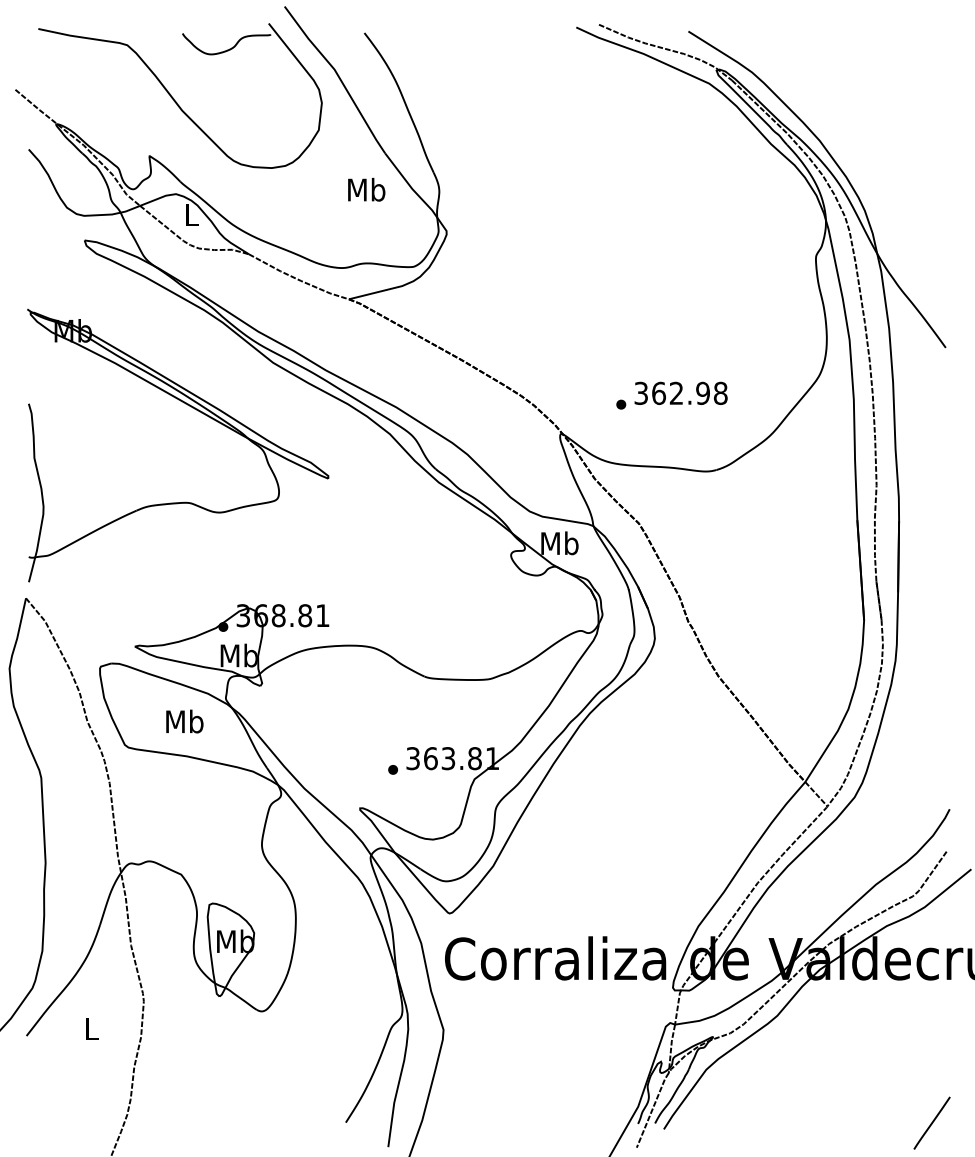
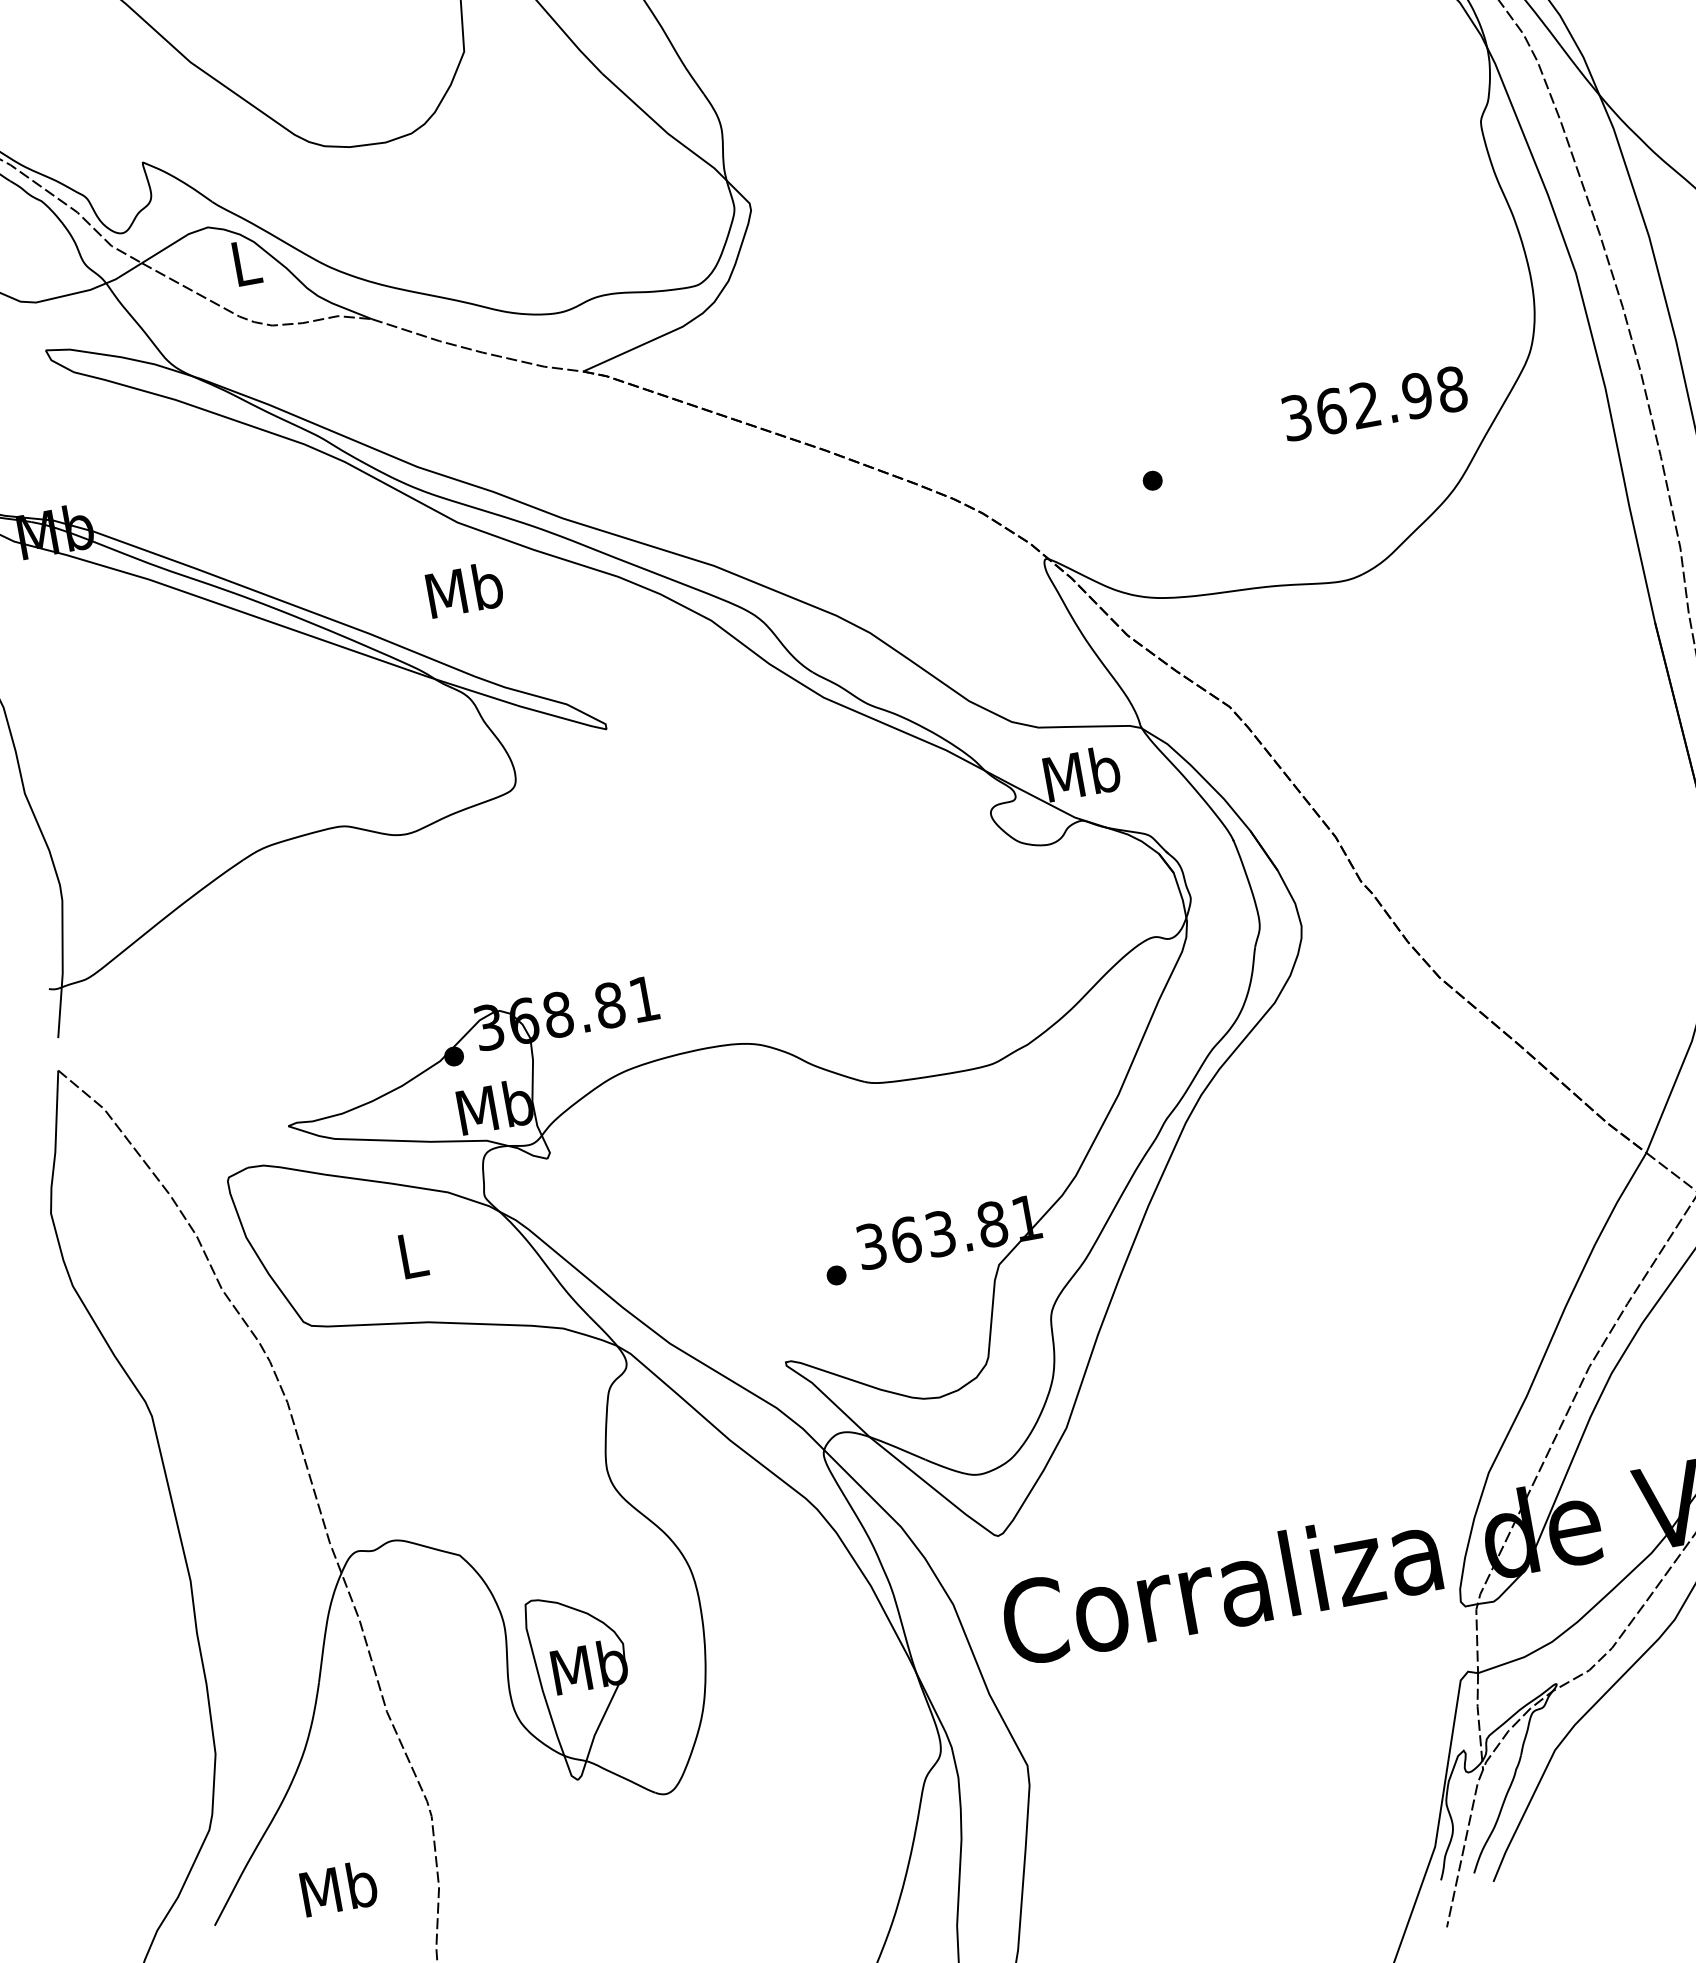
text: (366, 189) -> (464, 589), moved
text: (680, 392) -> (1373, 402), moved
text: (184, 721) -> (411, 1255), Mb -> L
text: (91, 1028) -> (339, 1887), L -> Mb

